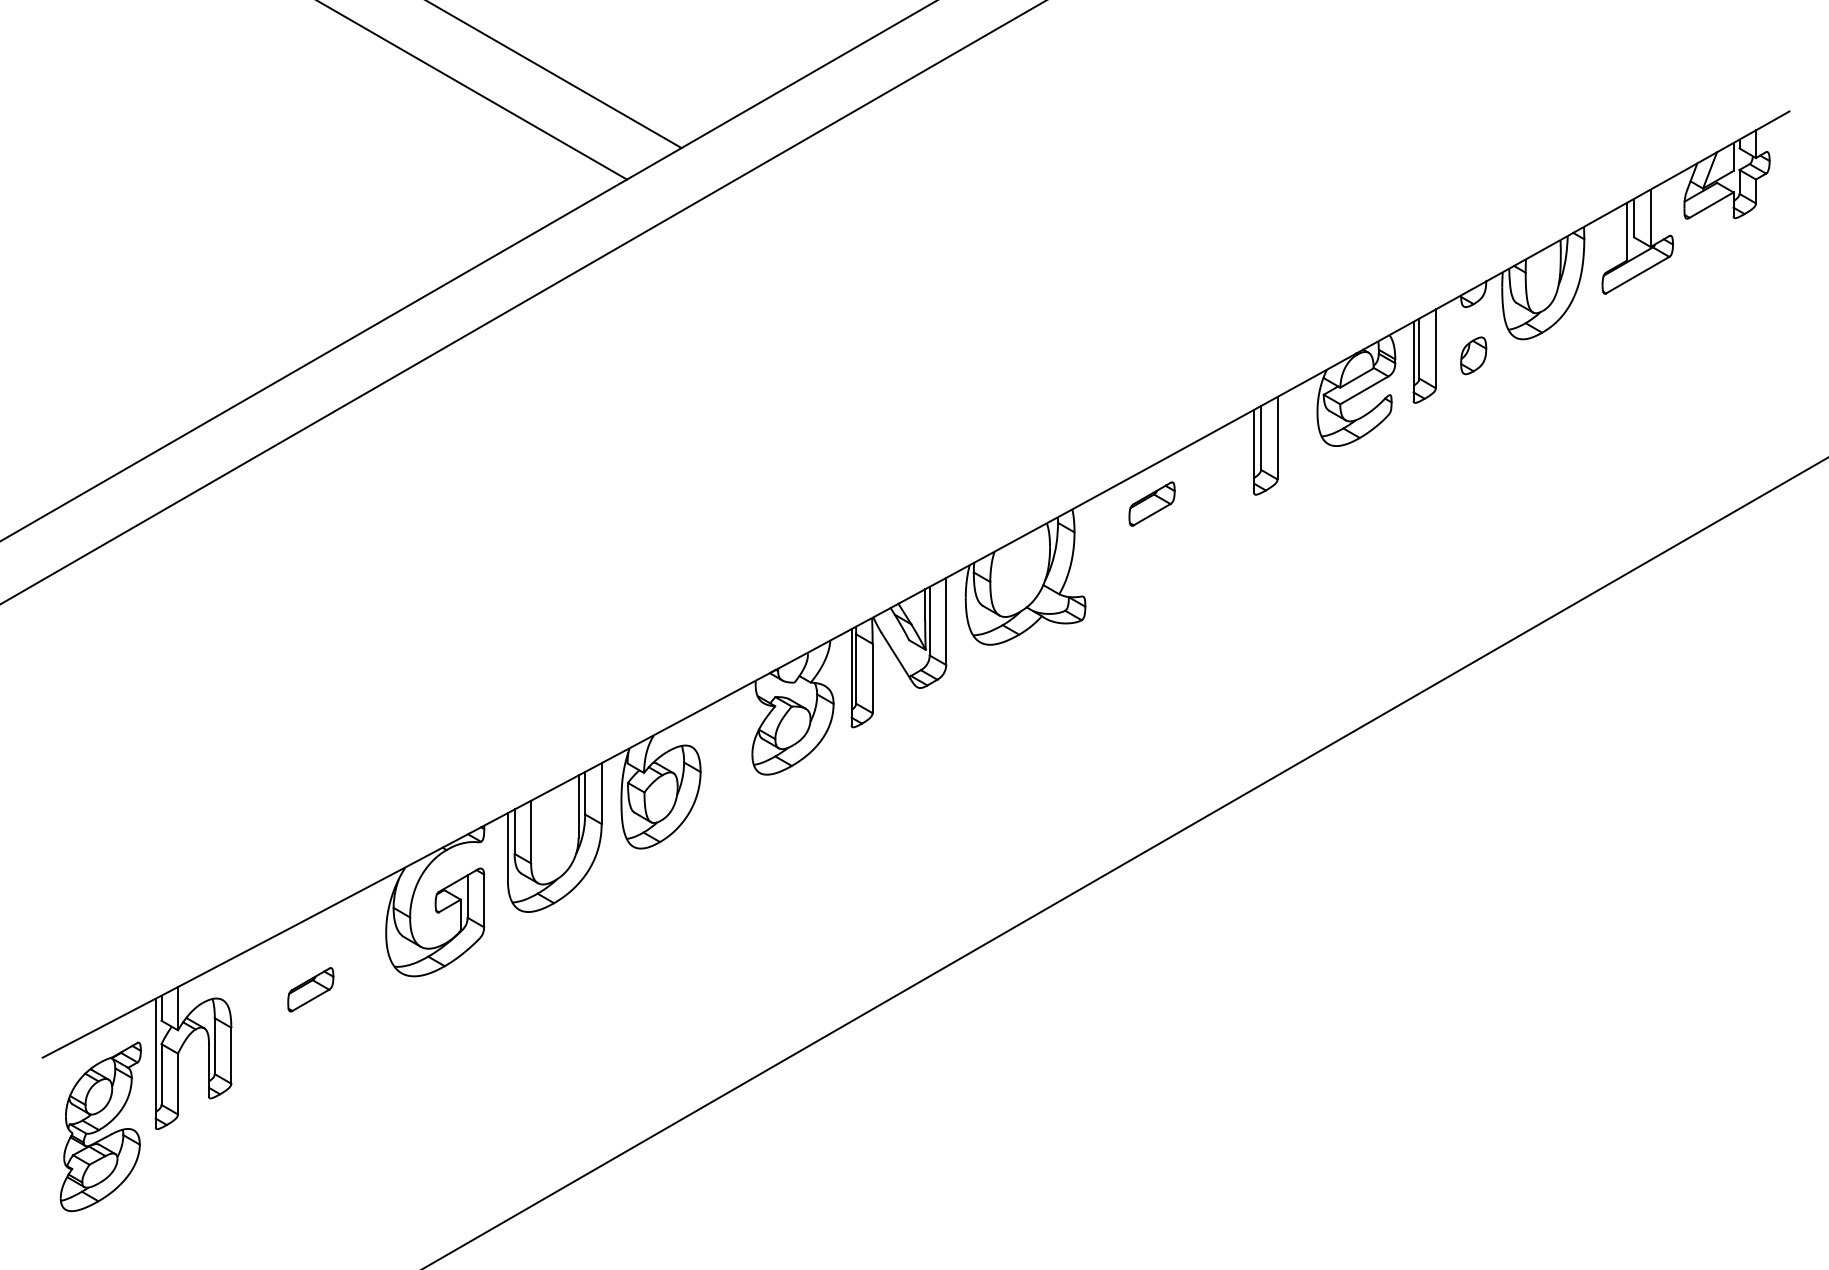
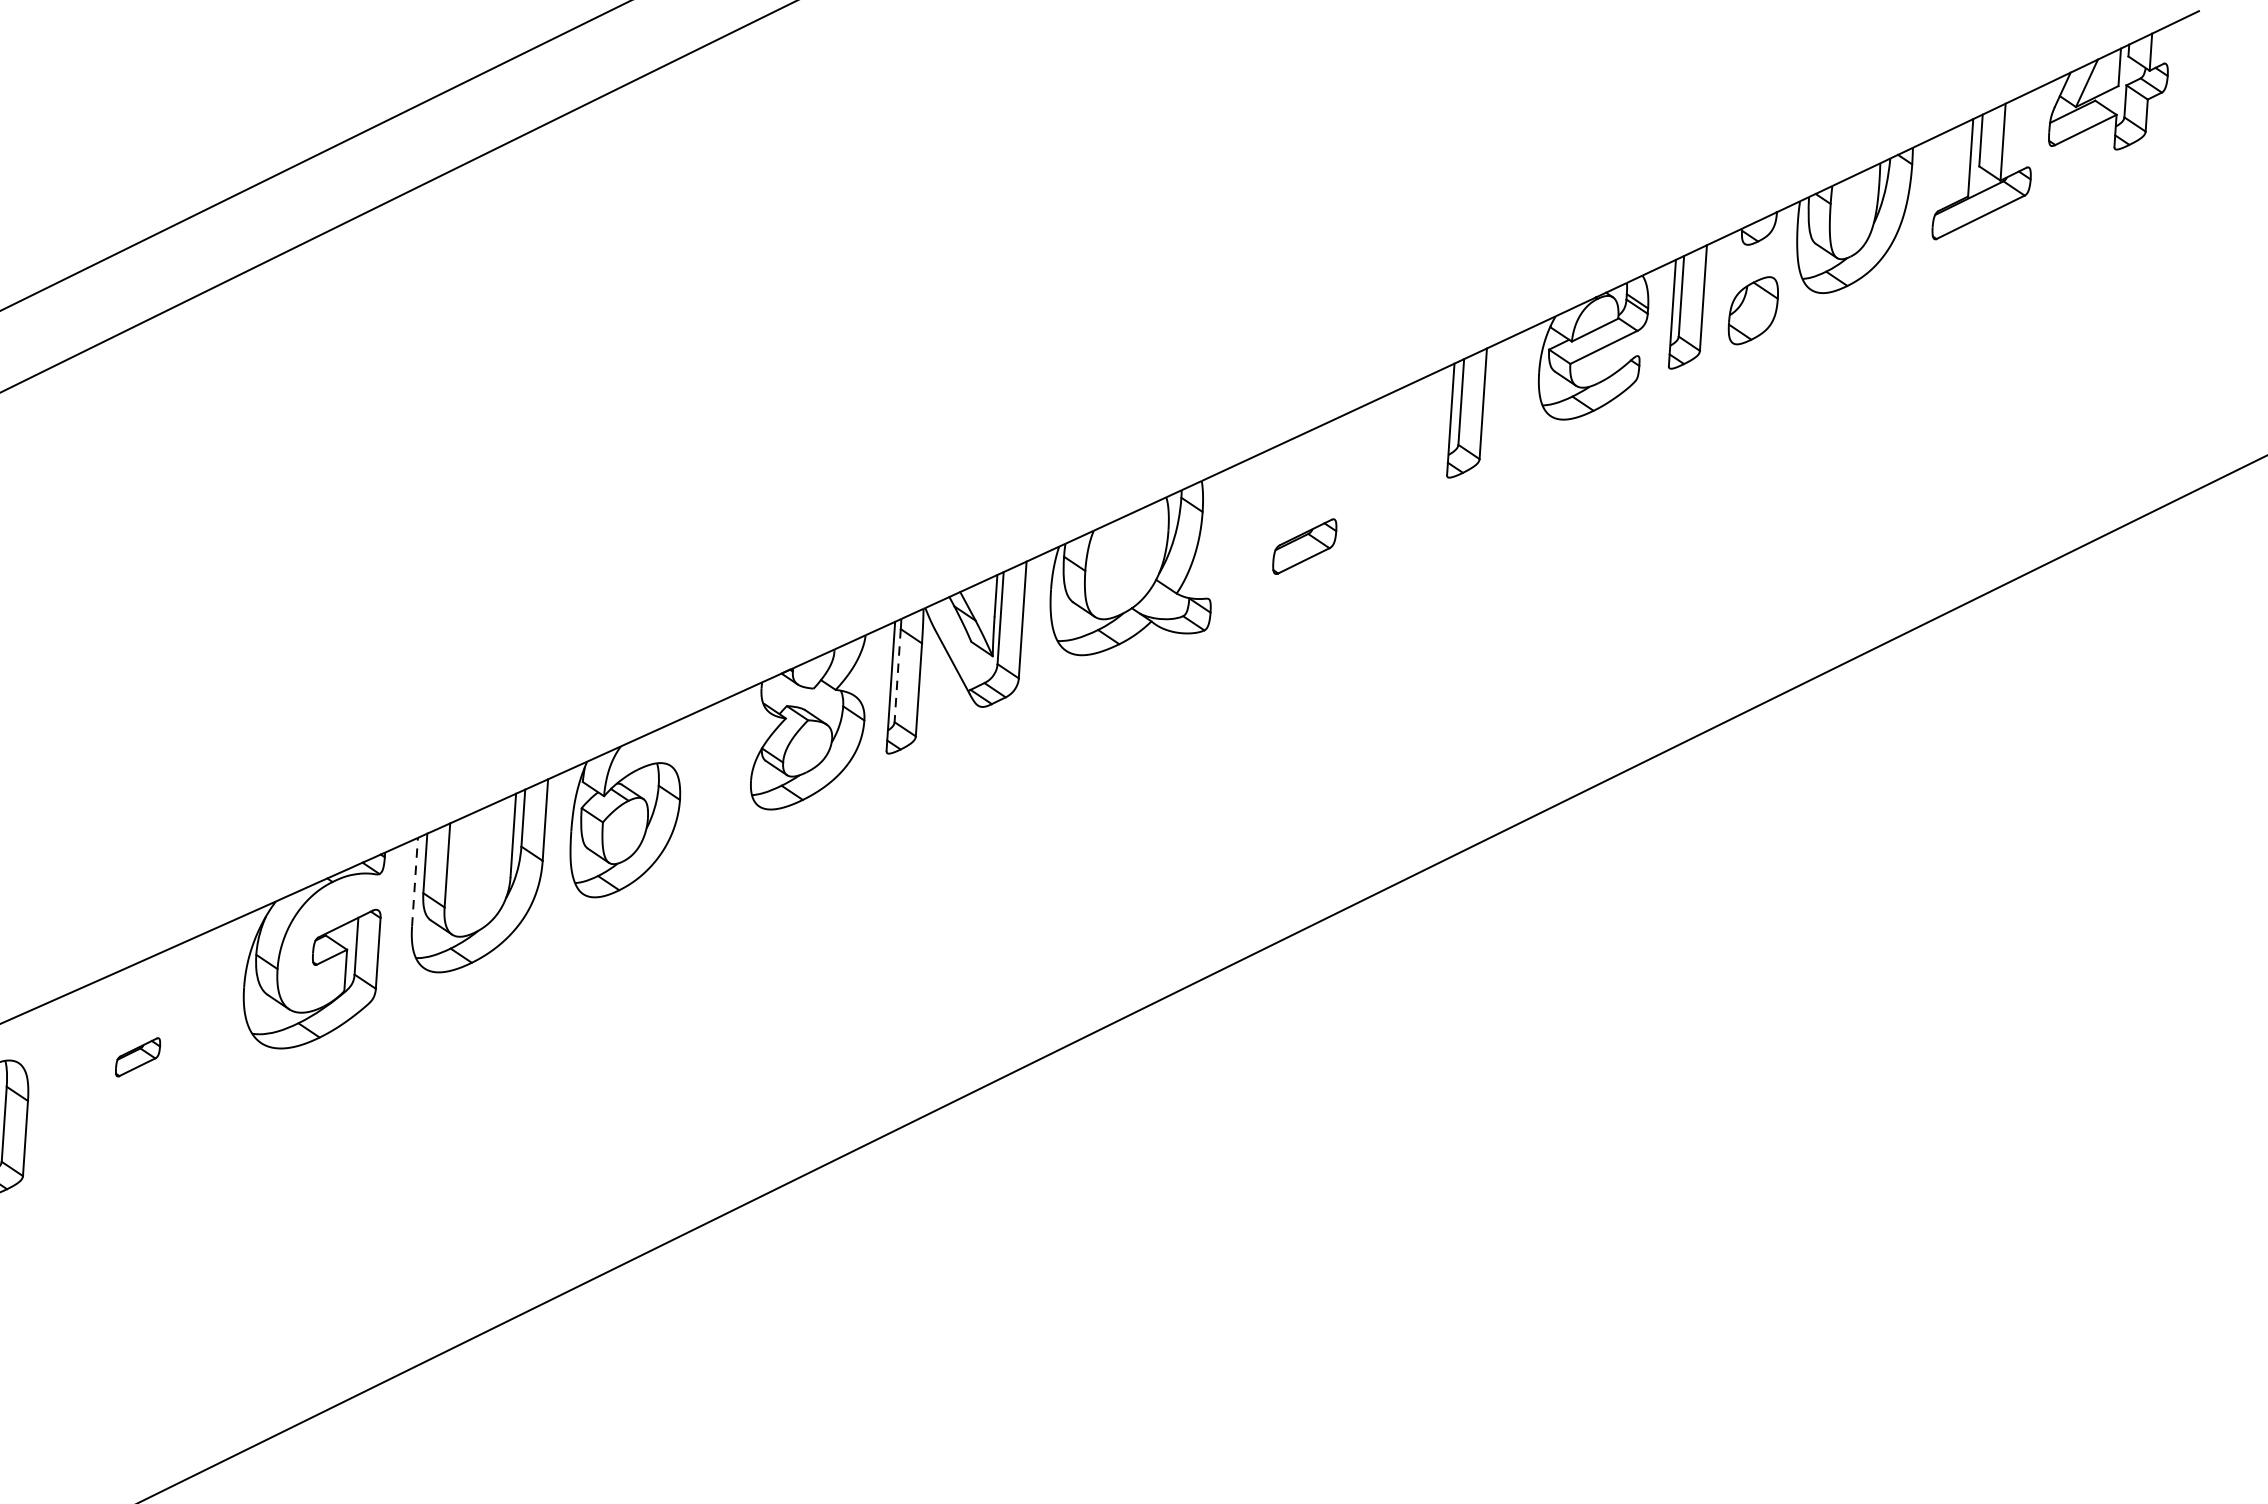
part: (1473, 355) -> (1753, 310), size x1.4
part: (1151, 503) -> (1304, 545), moved
line: (856, 668) -> (898, 675), solid -> dashed
line: (507, 845) -> (414, 881), solid -> dashed
part: (310, 989) -> (137, 1056), size x0.7

